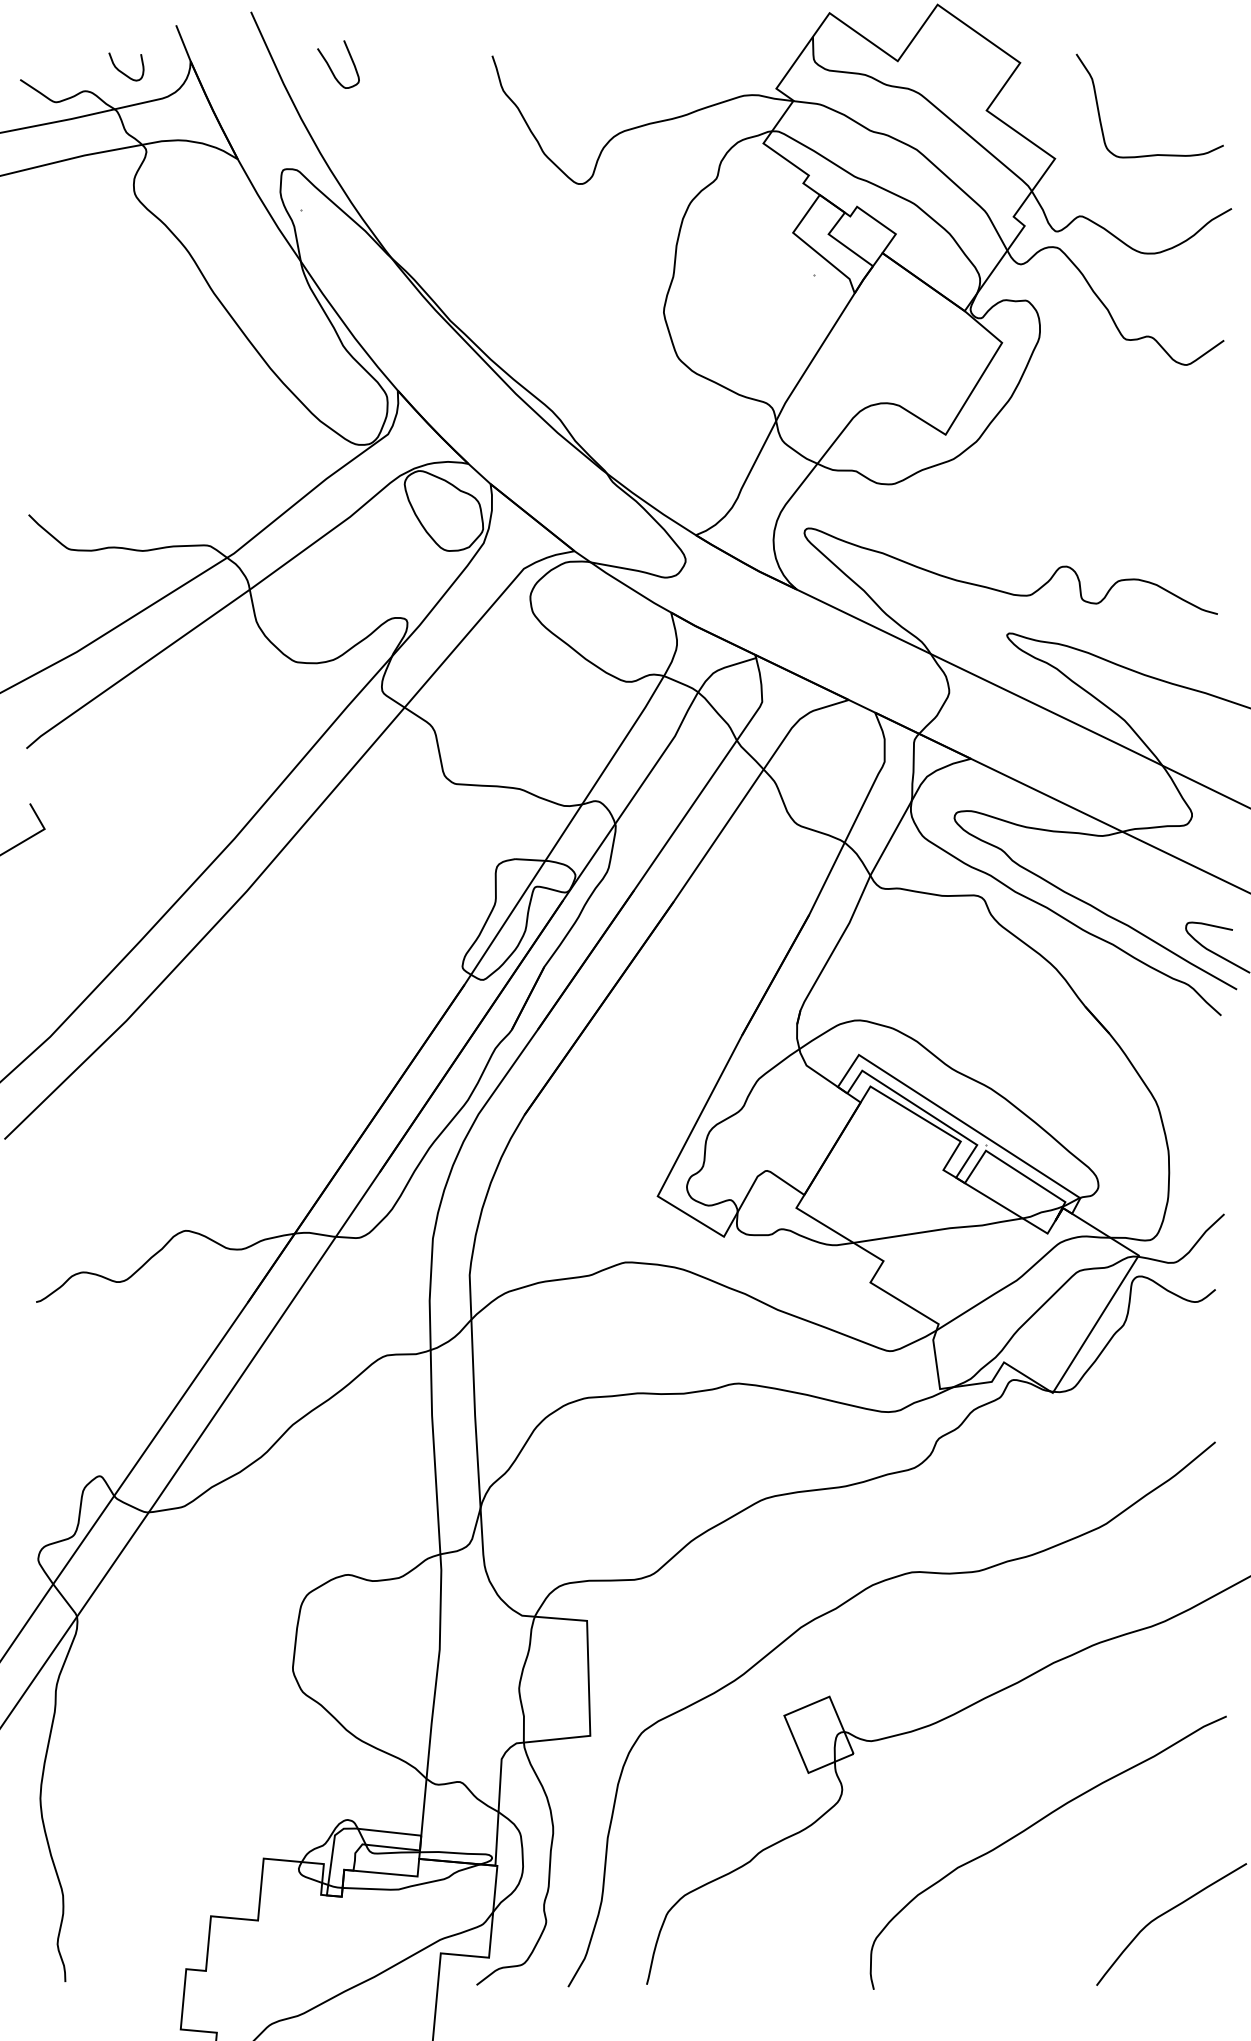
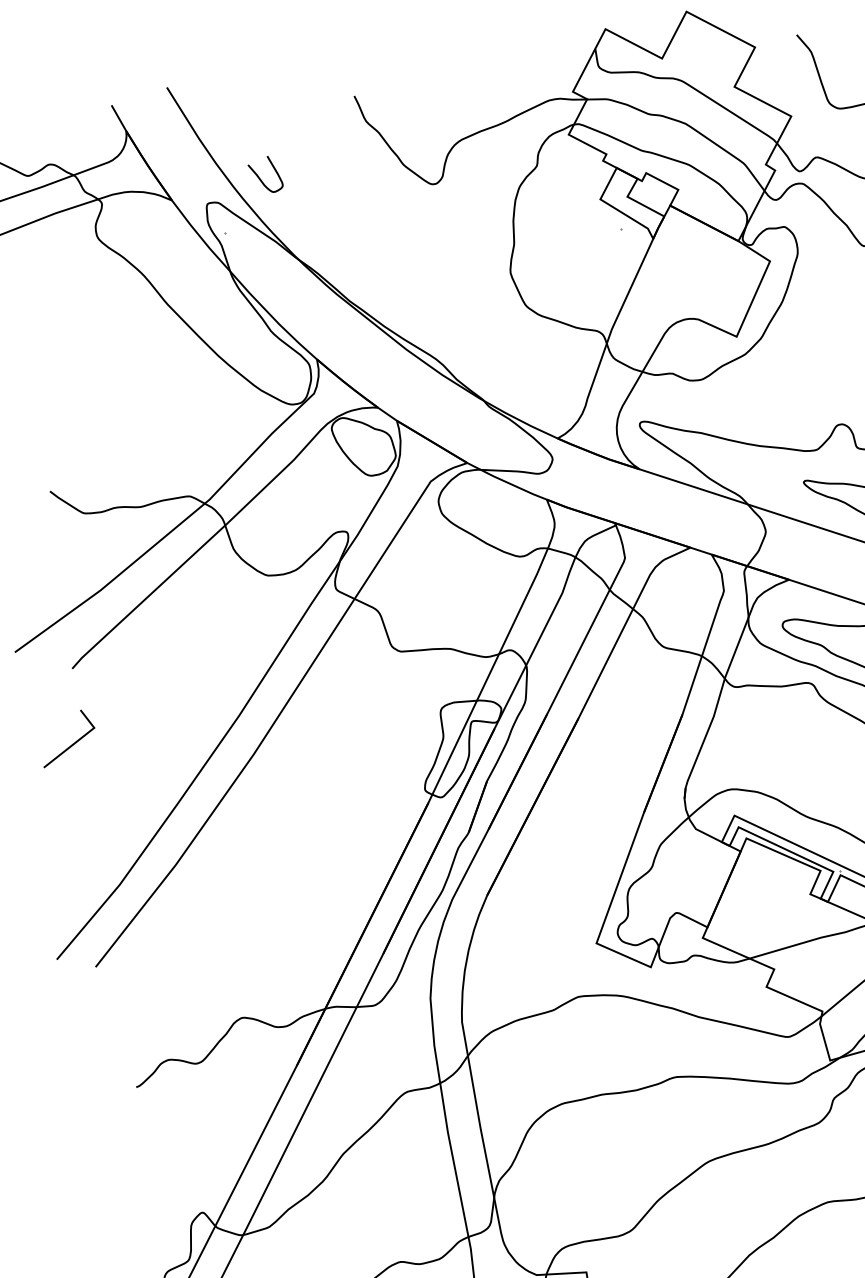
curve: (331, 68) -> (260, 178), moved
curve: (122, 71) -> (75, 145), removed

